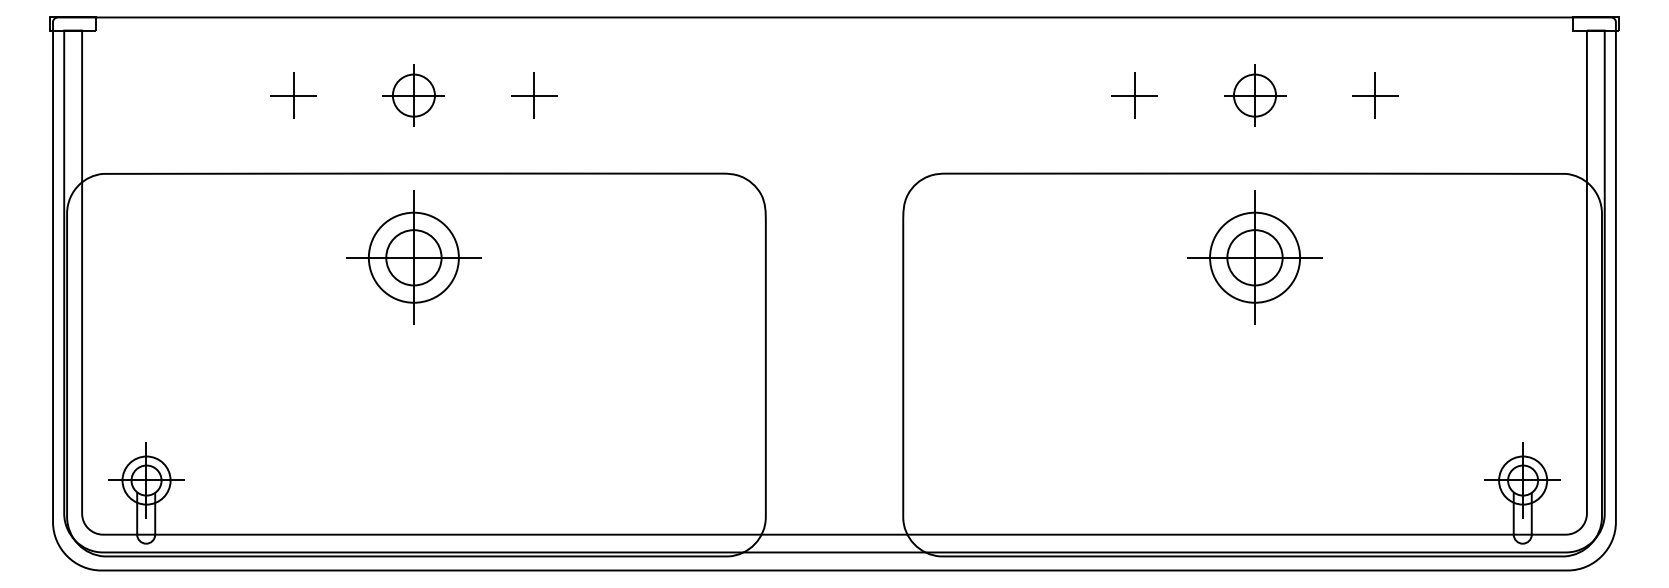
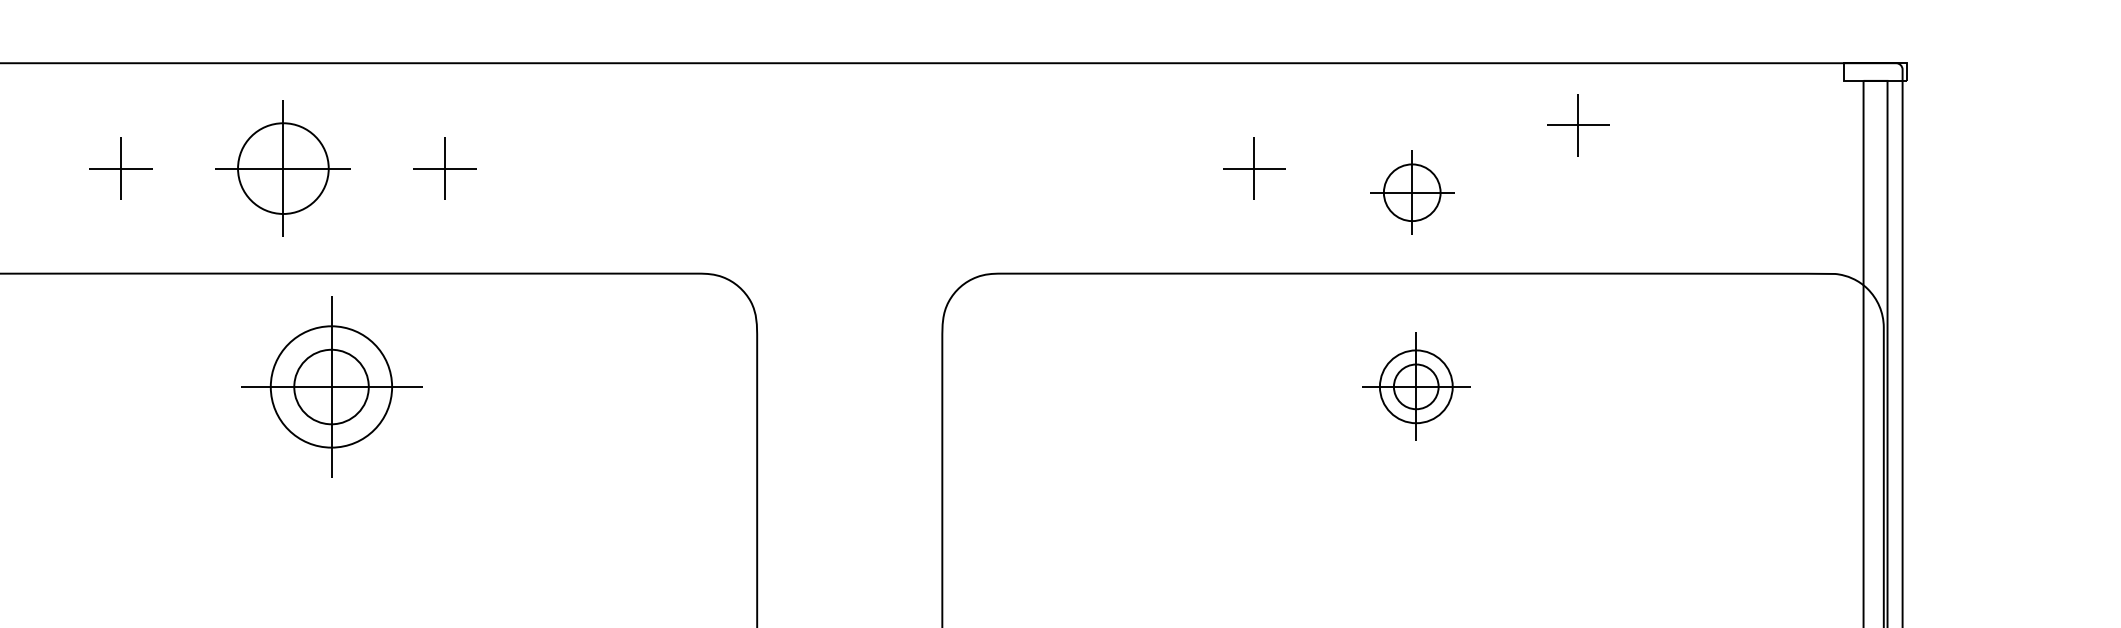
part: (413, 95) -> (282, 168), size x1.6
part: (1255, 95) -> (1412, 192), moved
part: (1375, 95) -> (1578, 125), moved
part: (413, 257) -> (330, 386), moved
part: (1254, 257) -> (1415, 386), size x0.6

